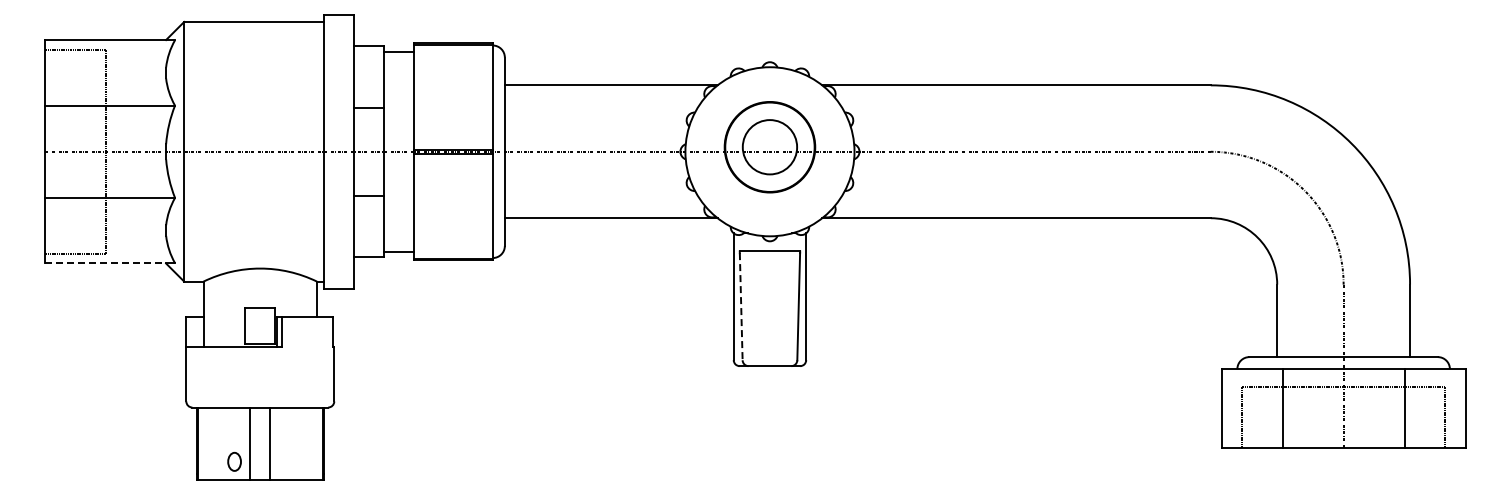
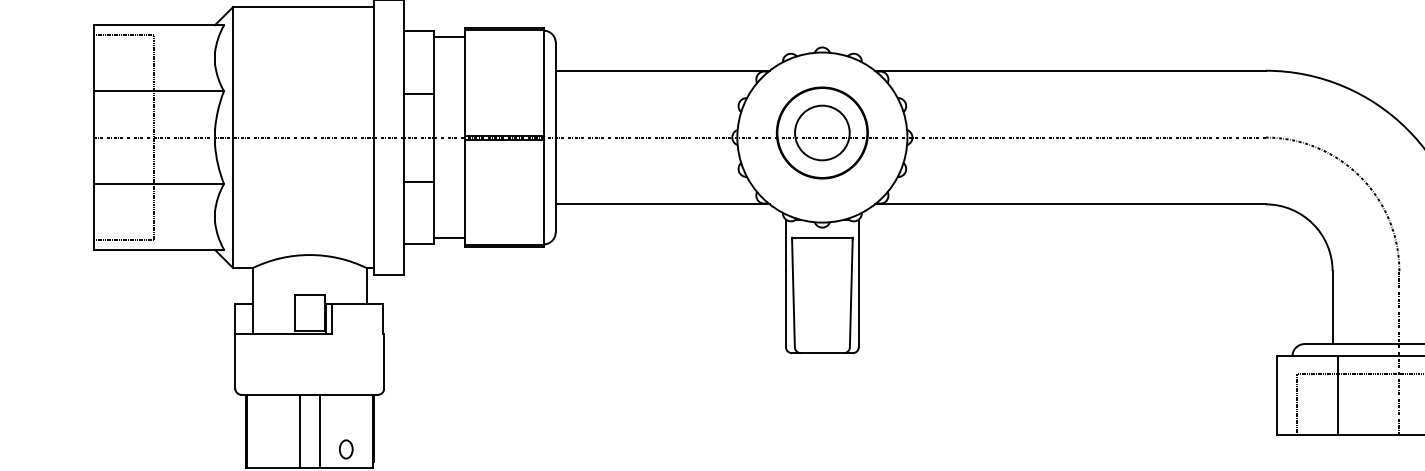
line: (106, 263) -> (155, 249), dashed -> solid
line: (741, 306) -> (793, 293), dashed -> solid
part: (234, 461) -> (346, 449), moved

